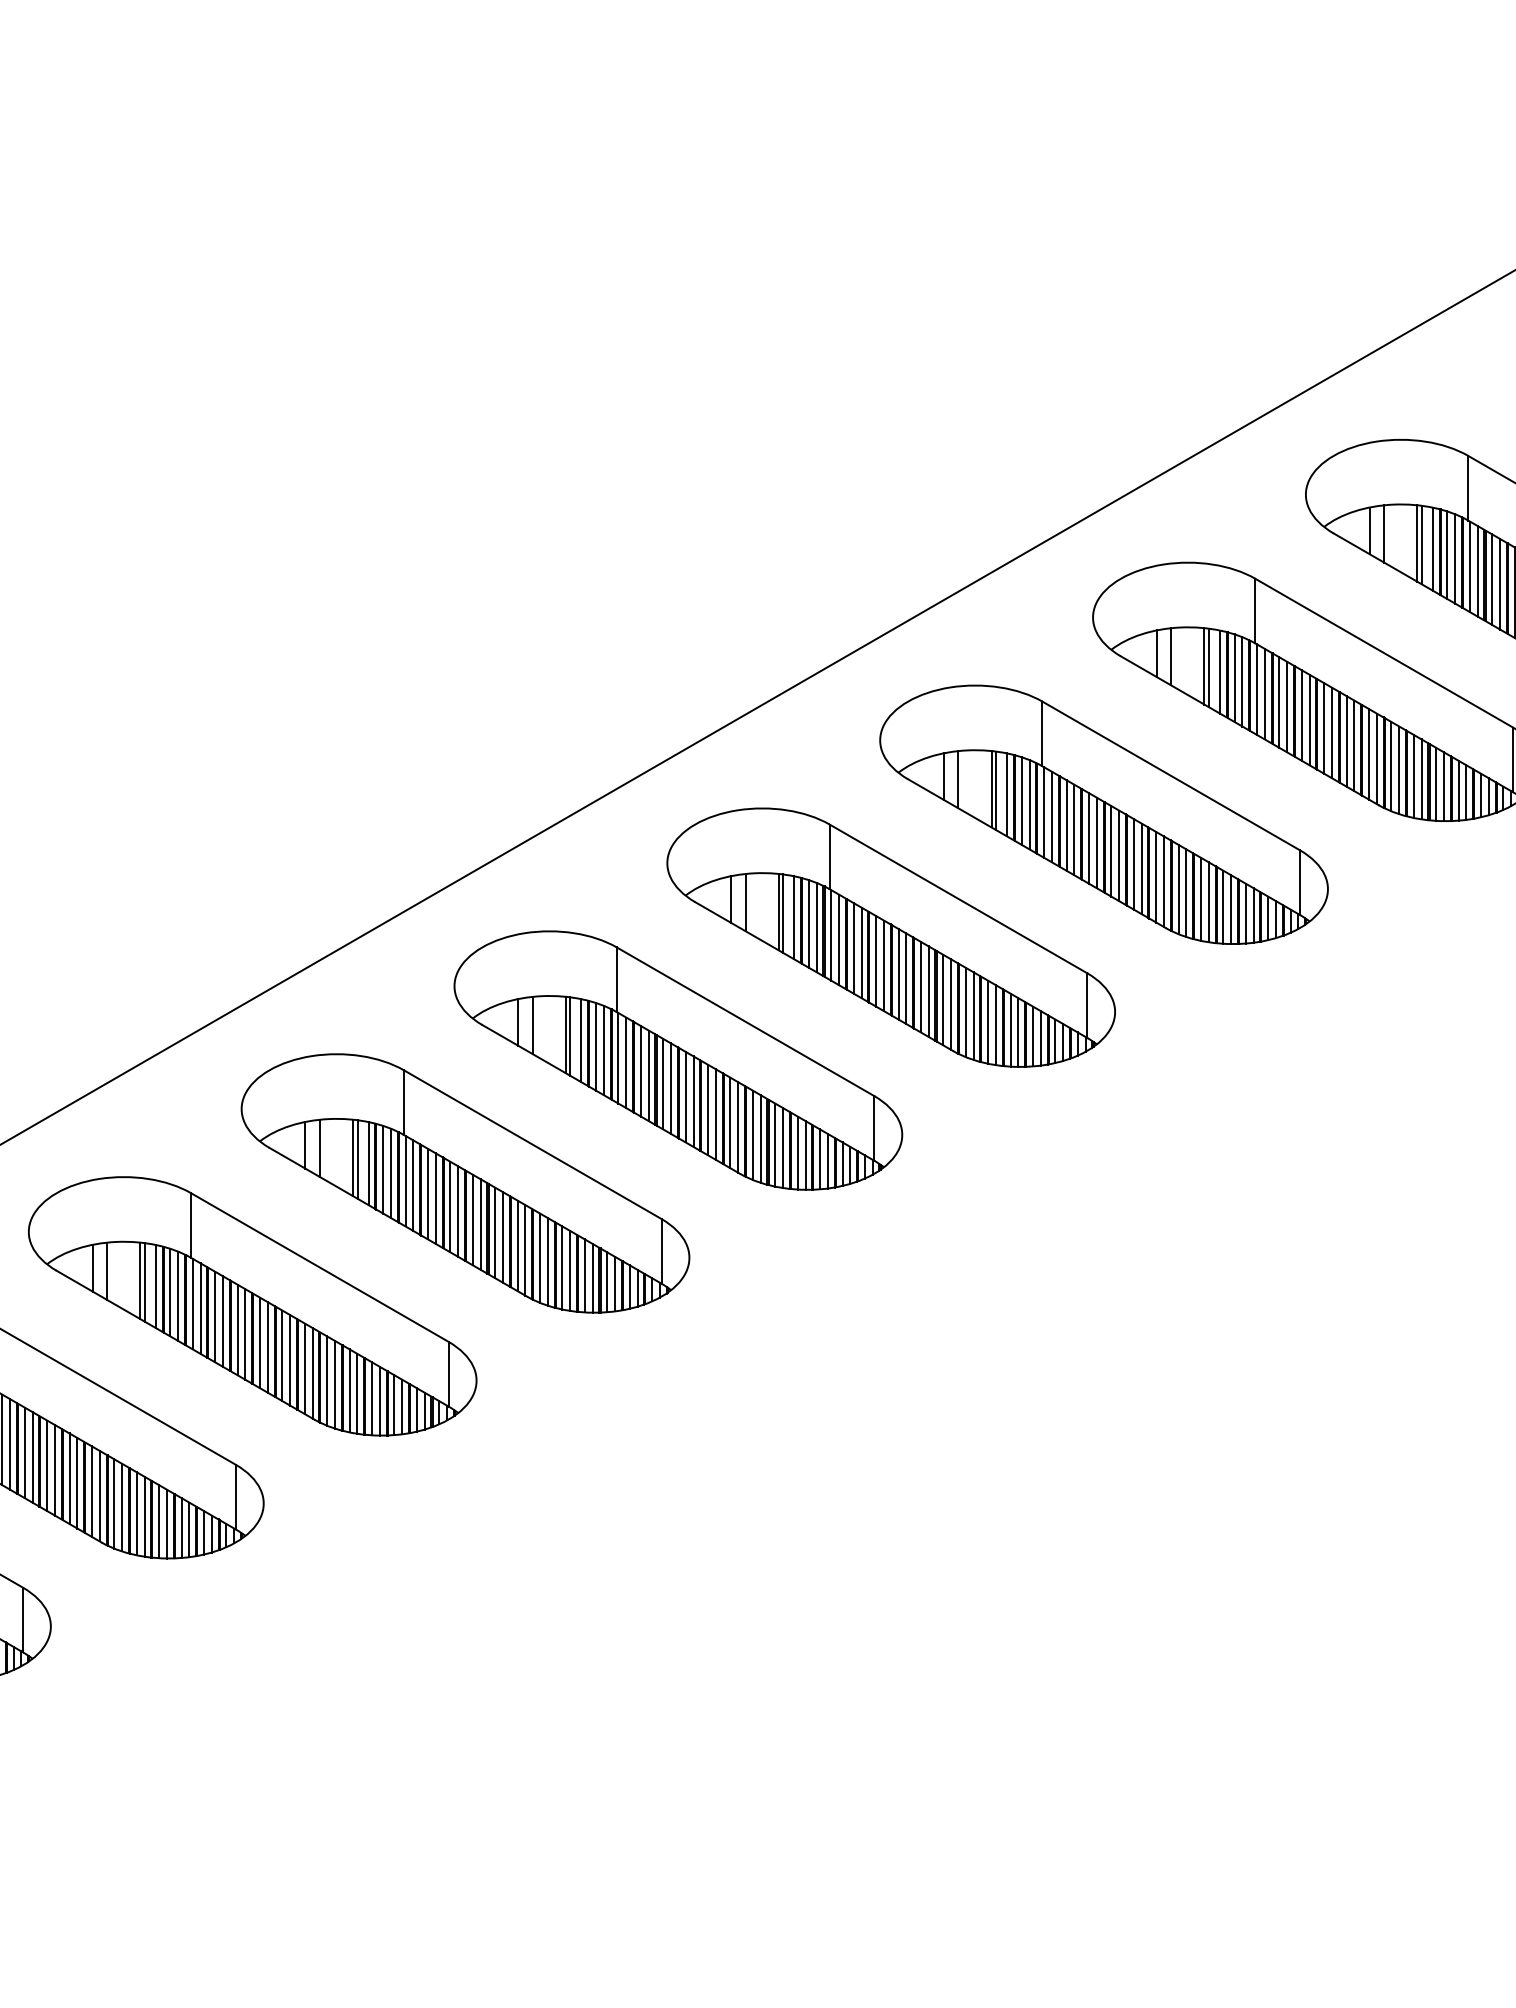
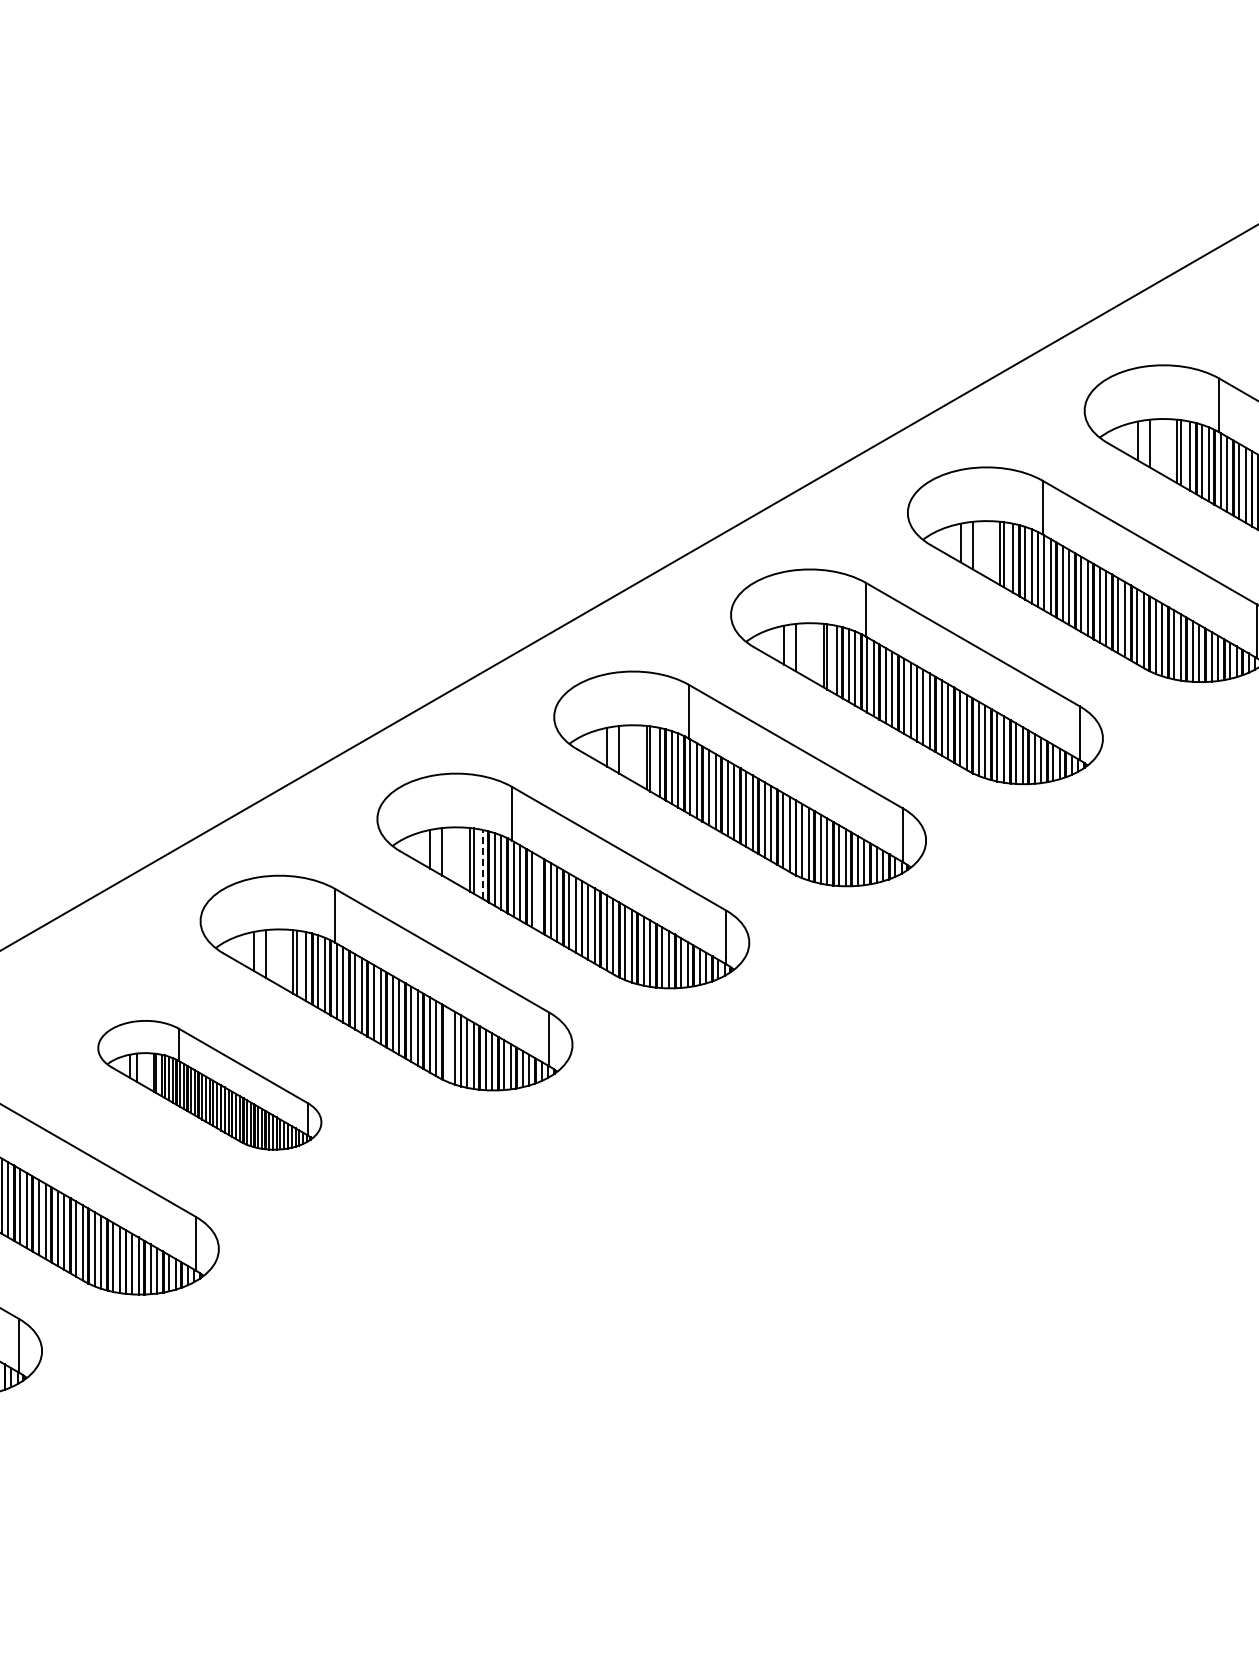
line: (581, 1040) -> (482, 864), solid -> dashed
line: (648, 1075) -> (538, 893), removed
line: (540, 1258) -> (448, 1045), removed
part: (252, 1306) -> (209, 1085), size x0.6

